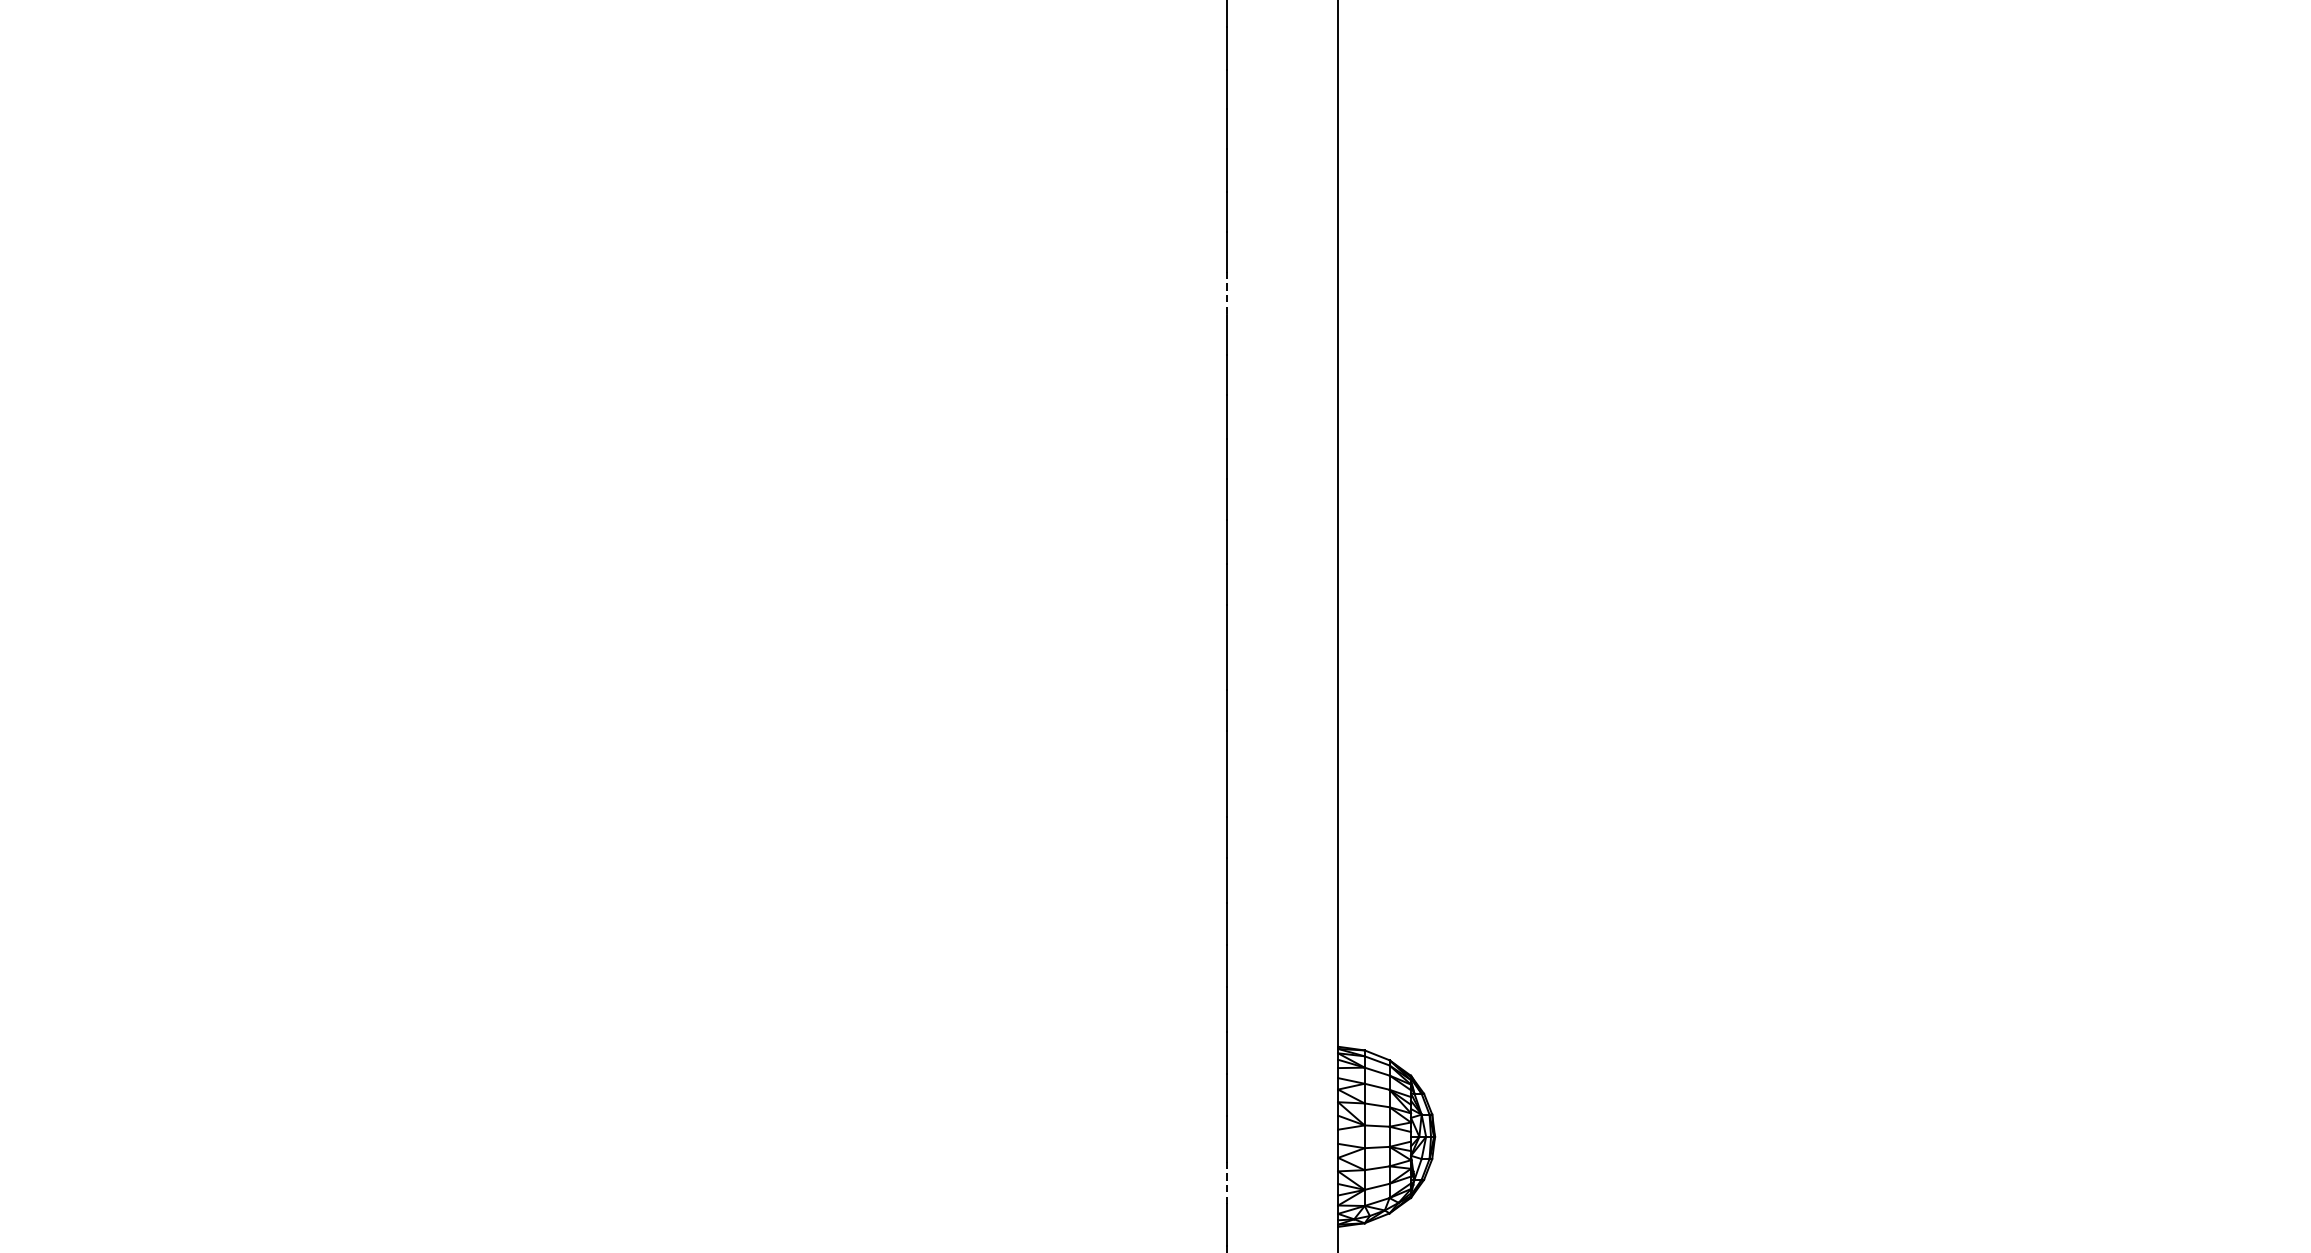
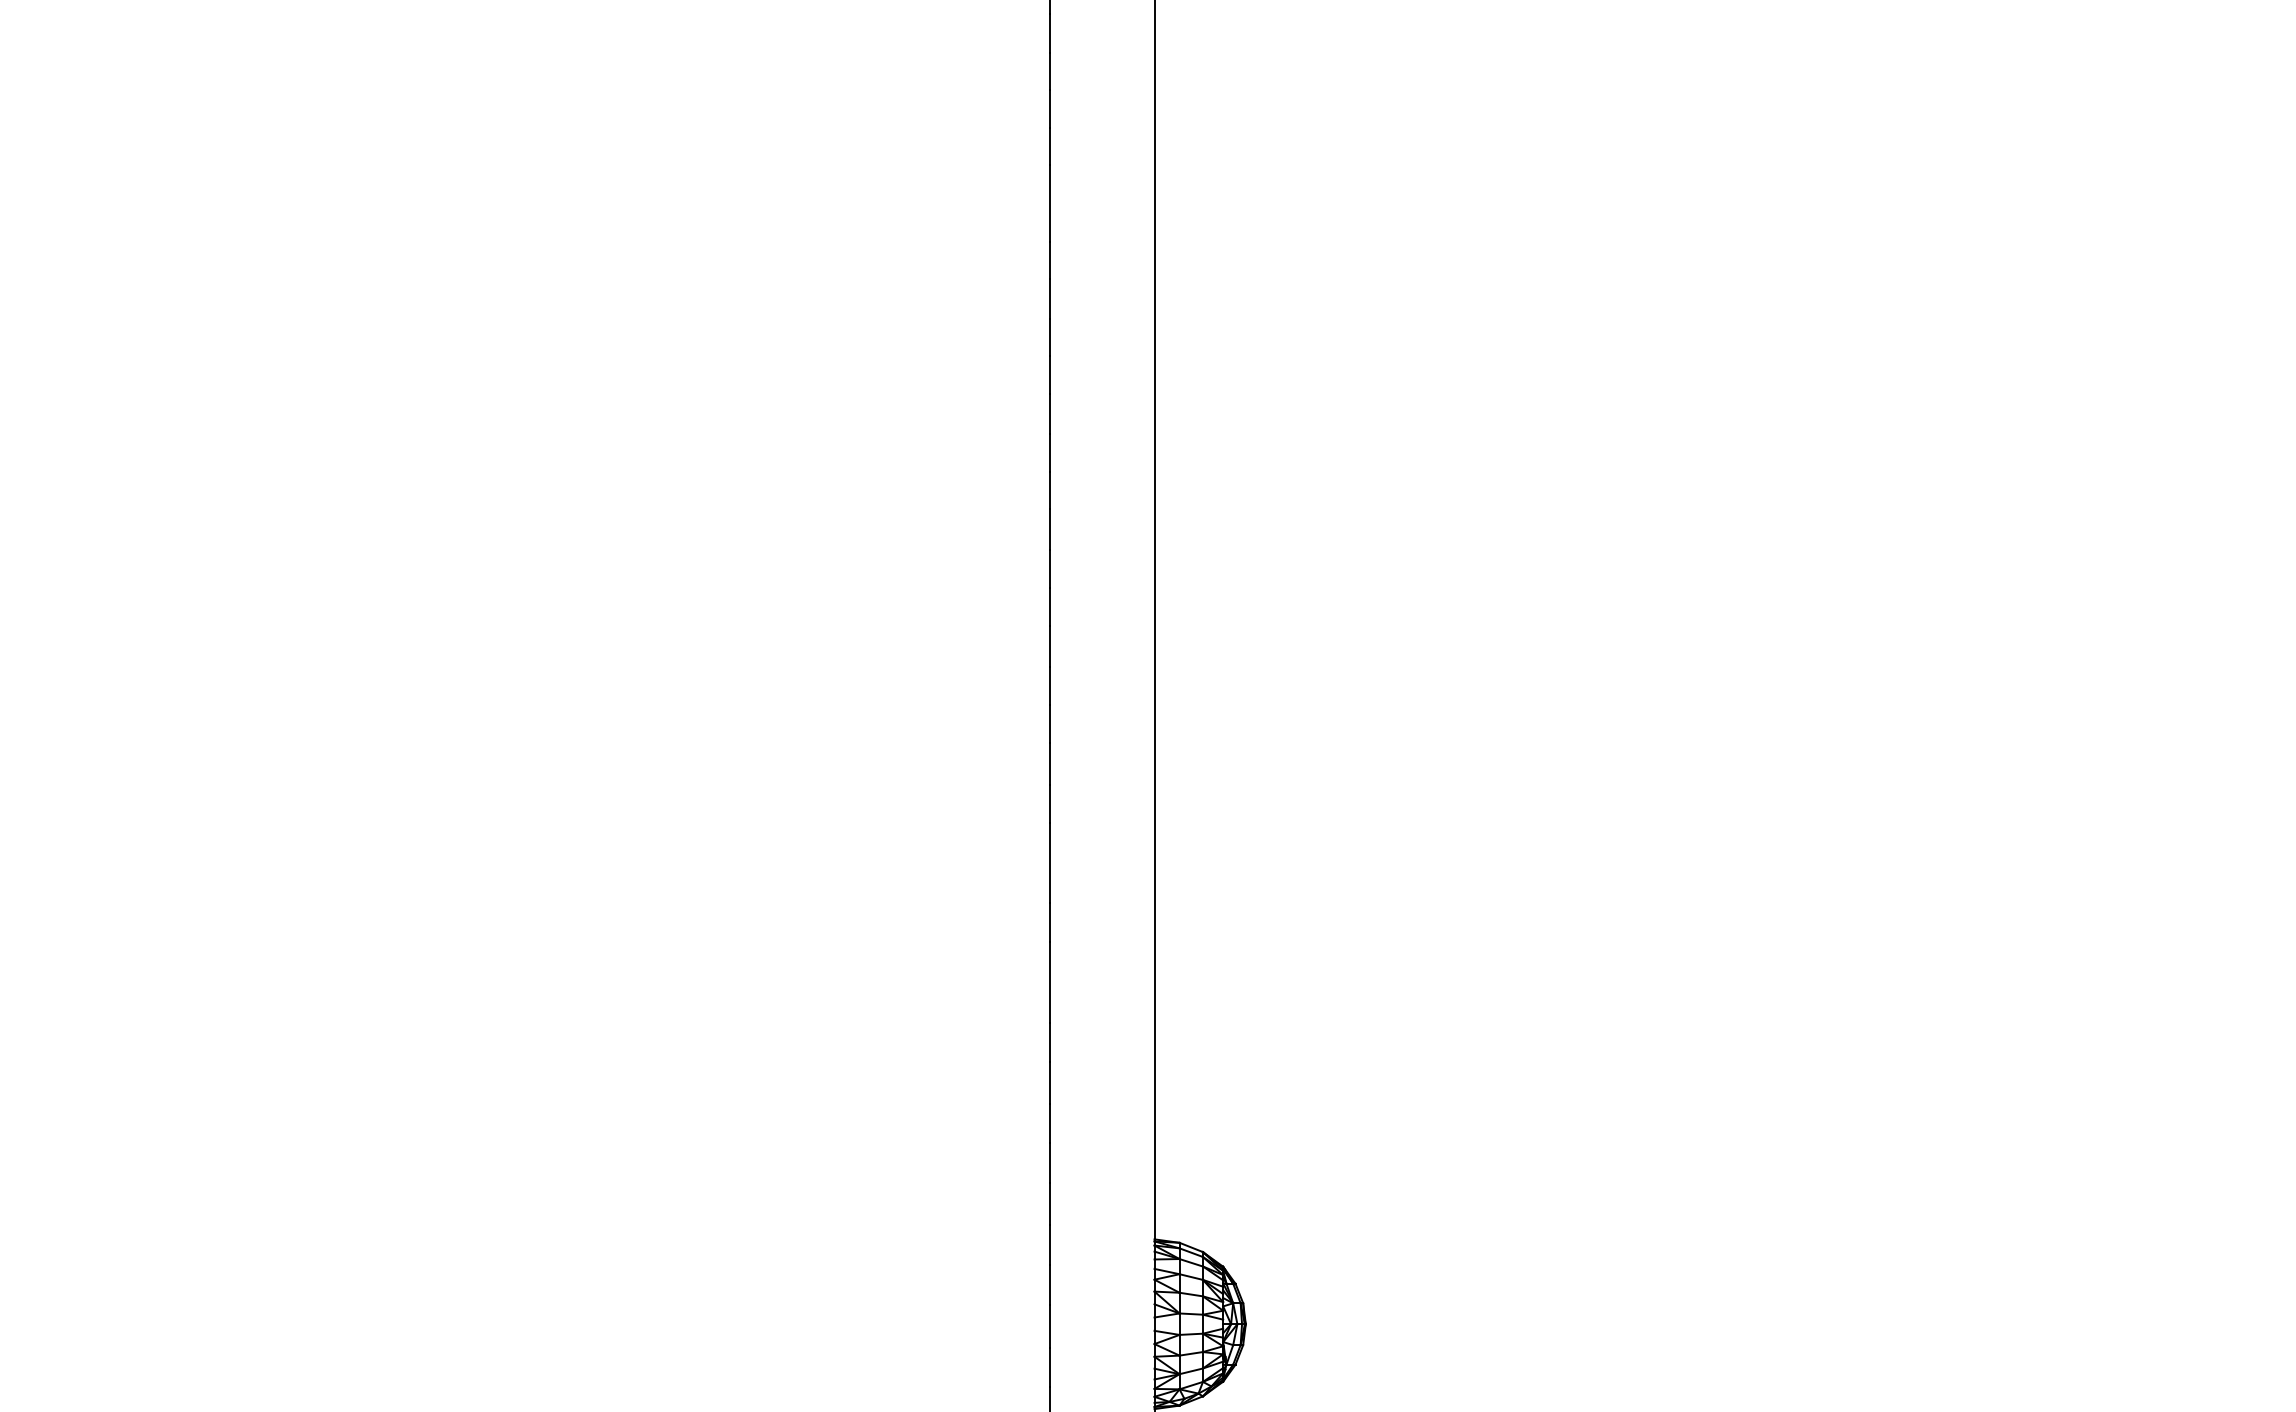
line: (1227, 294) -> (1050, 530), dashed -> solid
line: (1227, 1182) -> (1050, 1367), dashed -> solid

